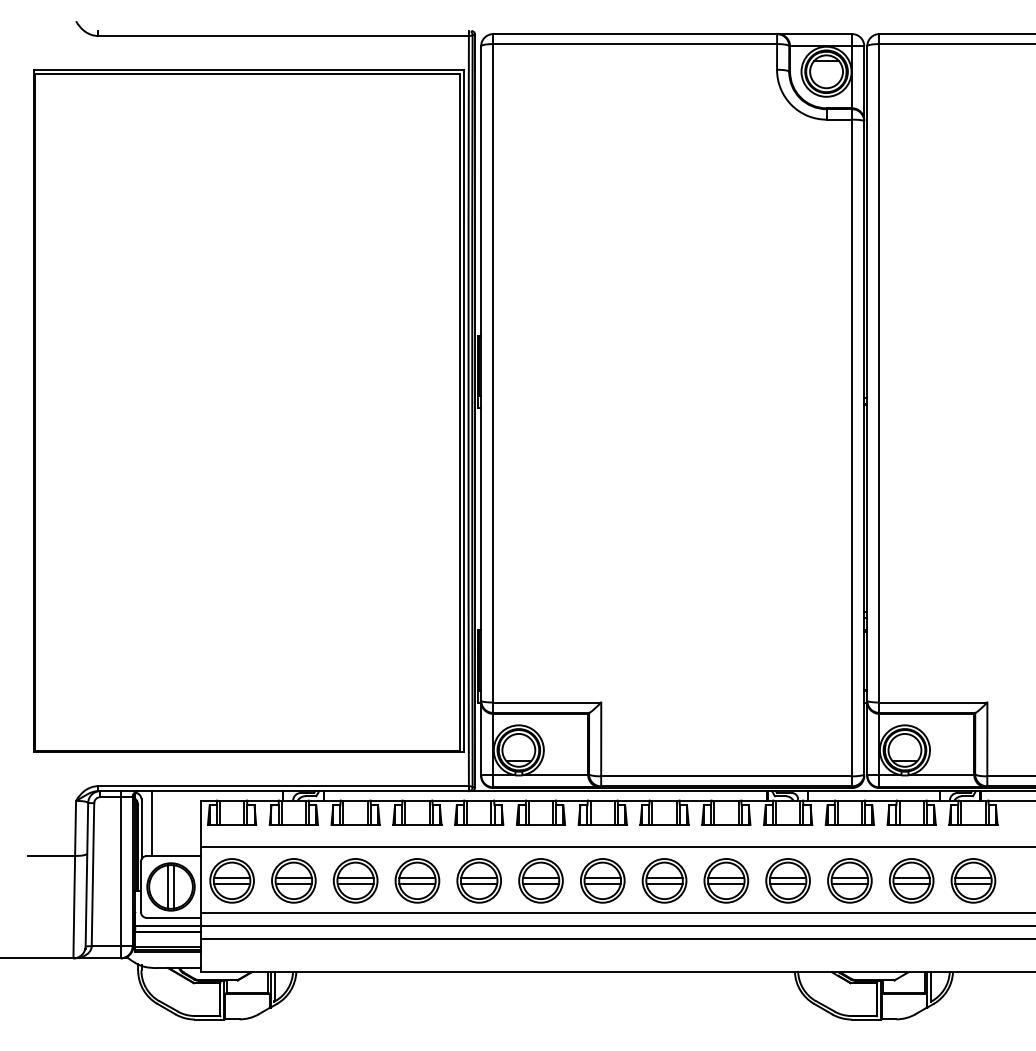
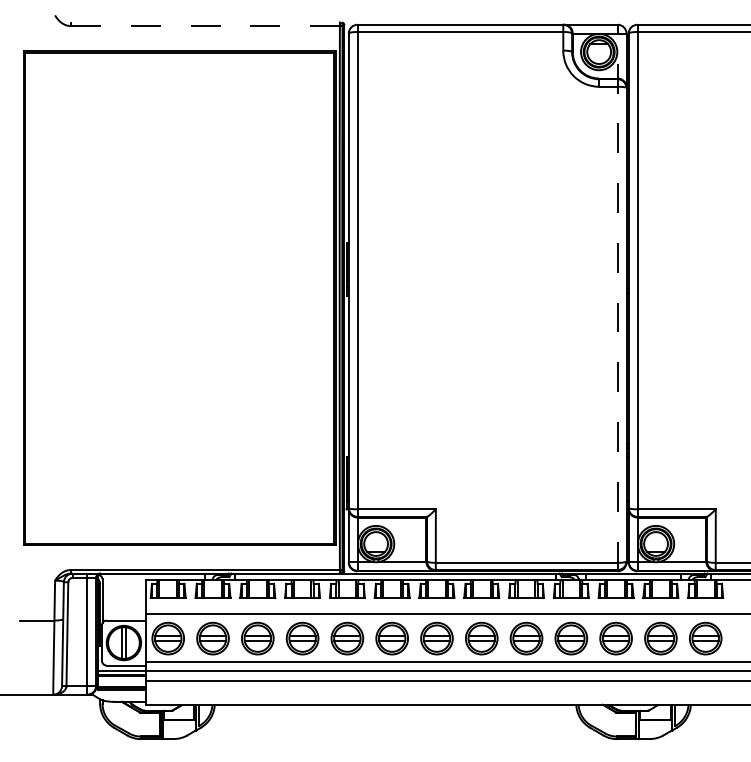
line: (283, 36) -> (205, 26), solid -> dashed
line: (851, 410) -> (617, 297), solid -> dashed
line: (151, 822) -> (109, 596), removed

